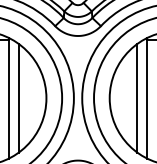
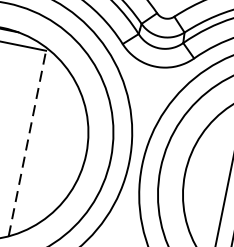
line: (8, 97) -> (27, 140), solid -> dashed
line: (18, 97) -> (42, 143), removed

